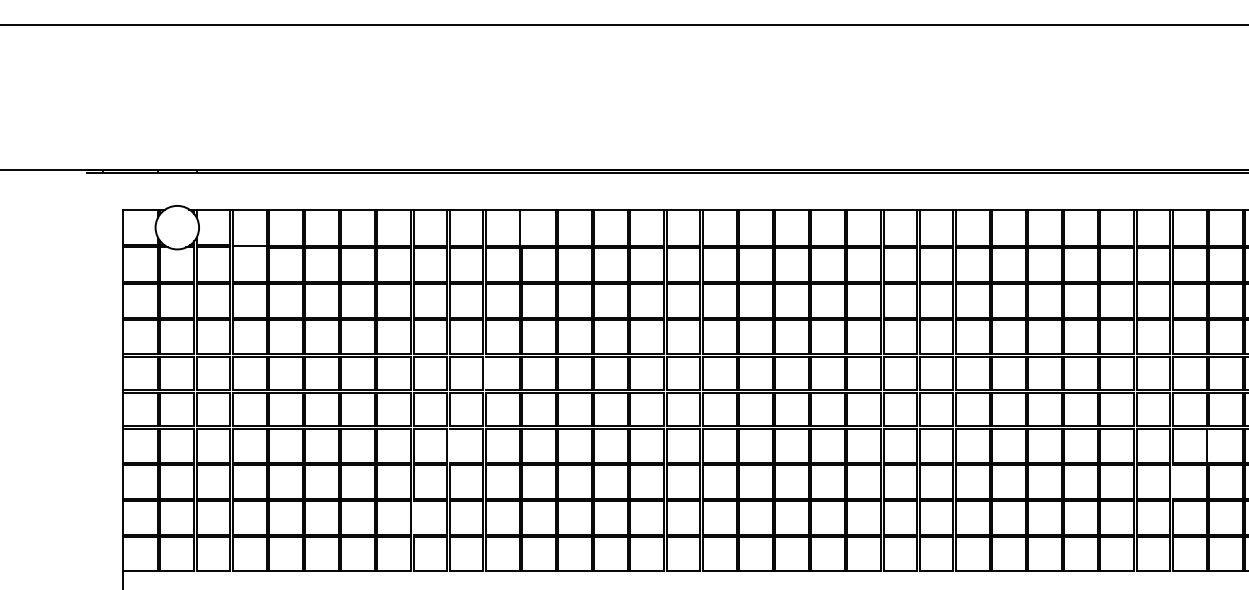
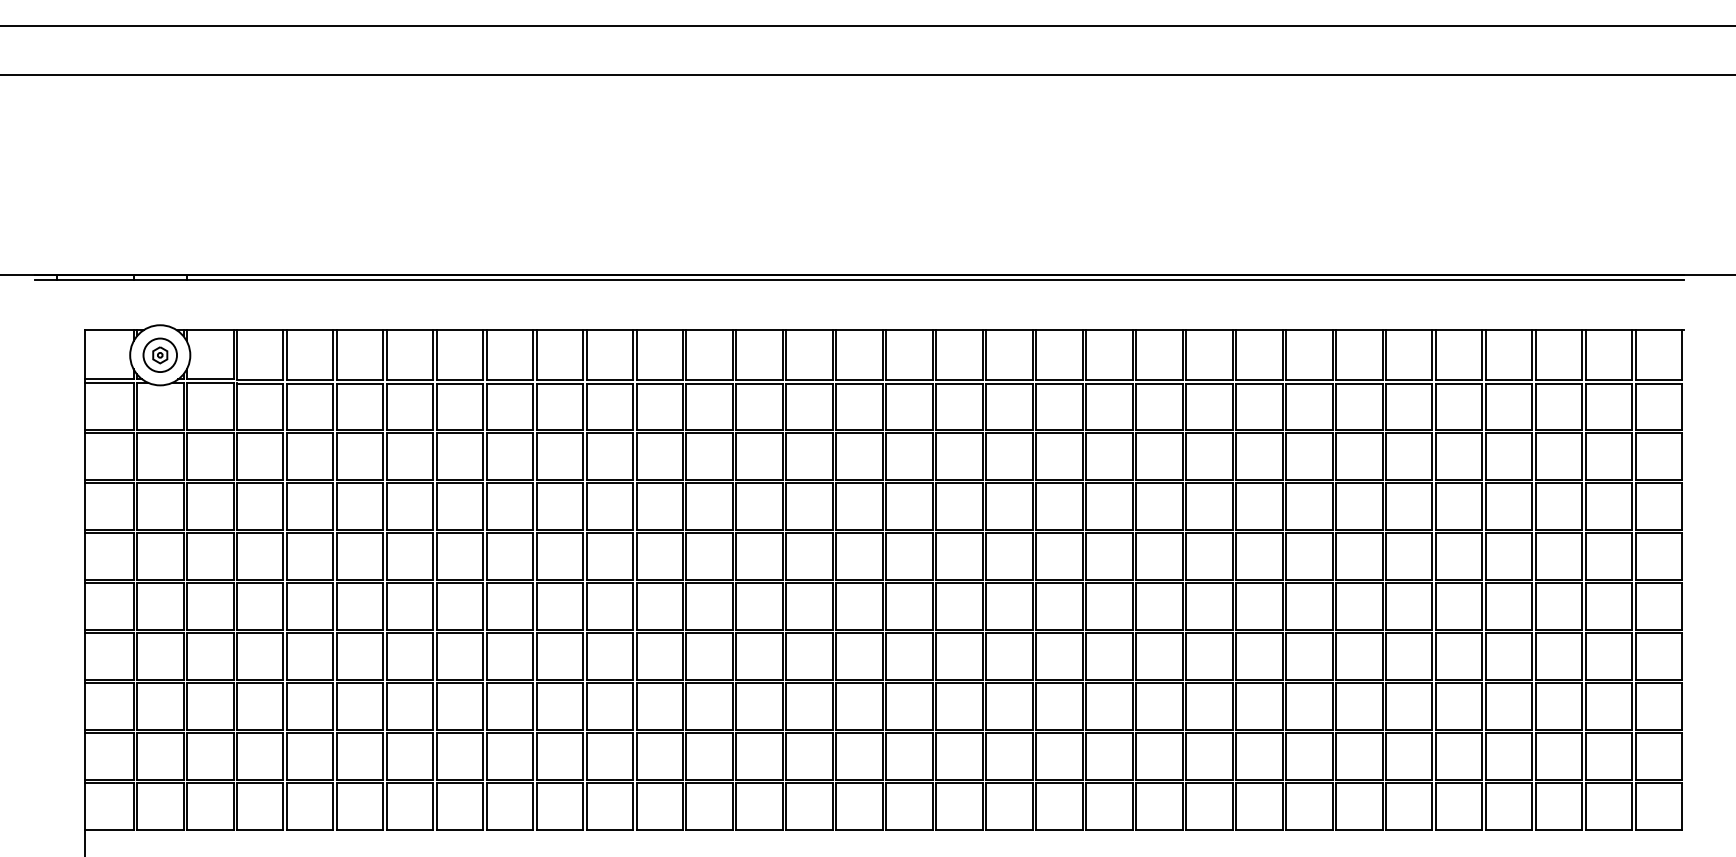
part: (176, 227) -> (159, 354), added
line: (522, 227) -> (636, 355), added
line: (249, 248) -> (259, 383), added
line: (485, 373) -> (586, 556), added
line: (449, 445) -> (536, 656), added
line: (1208, 445) -> (1585, 656), added
line: (1172, 481) -> (1535, 706), added
line: (413, 518) -> (486, 756), added

